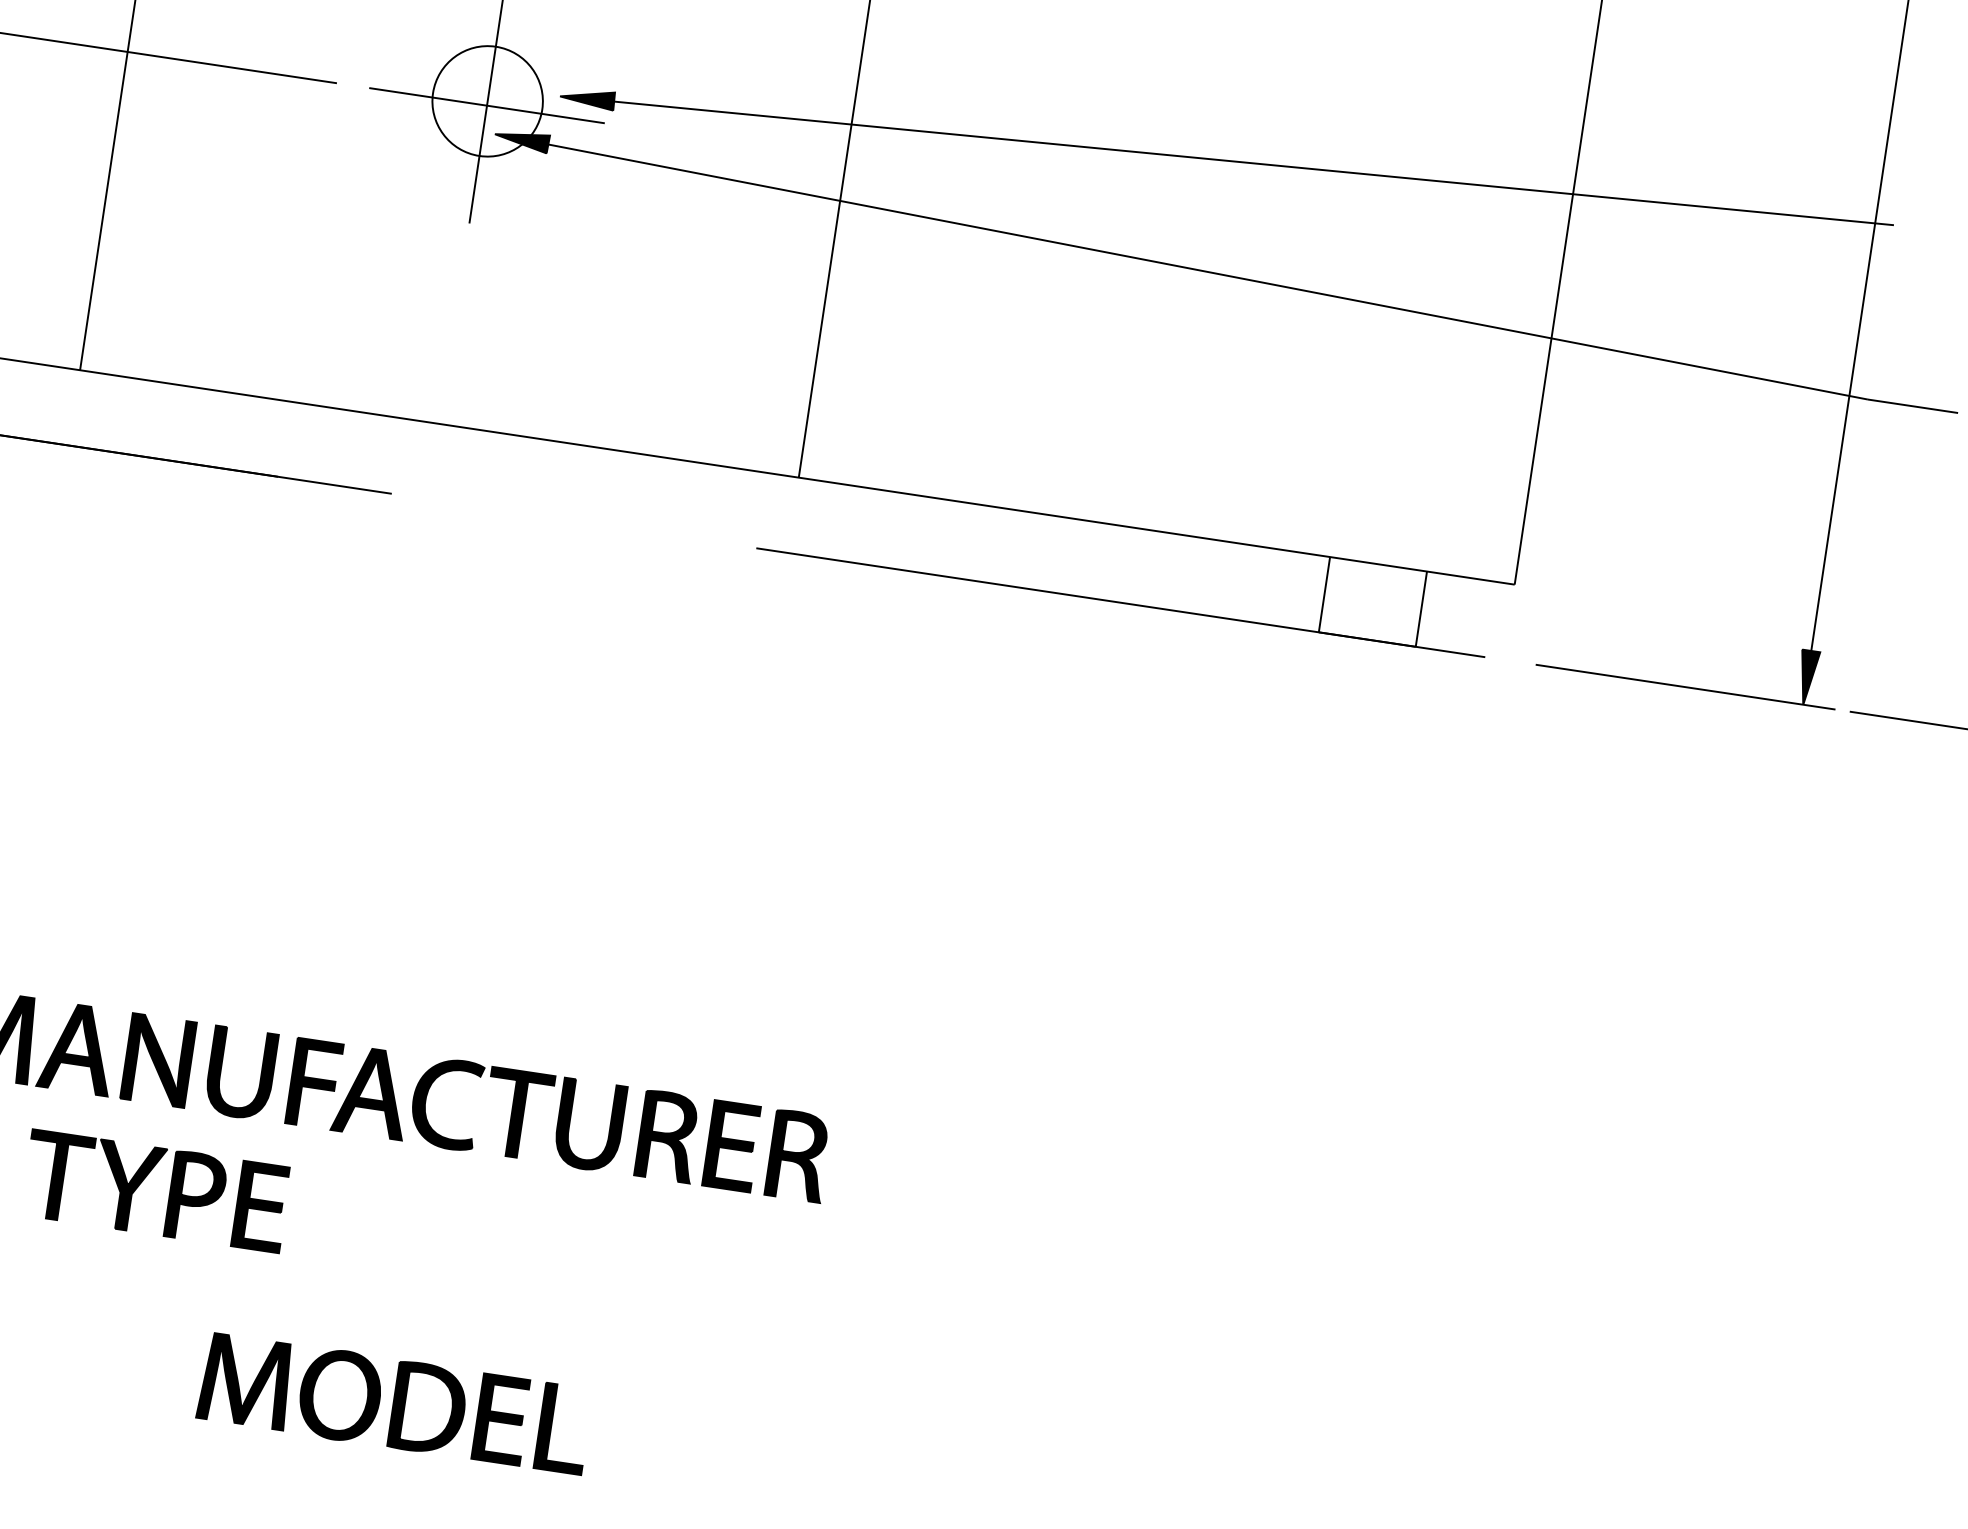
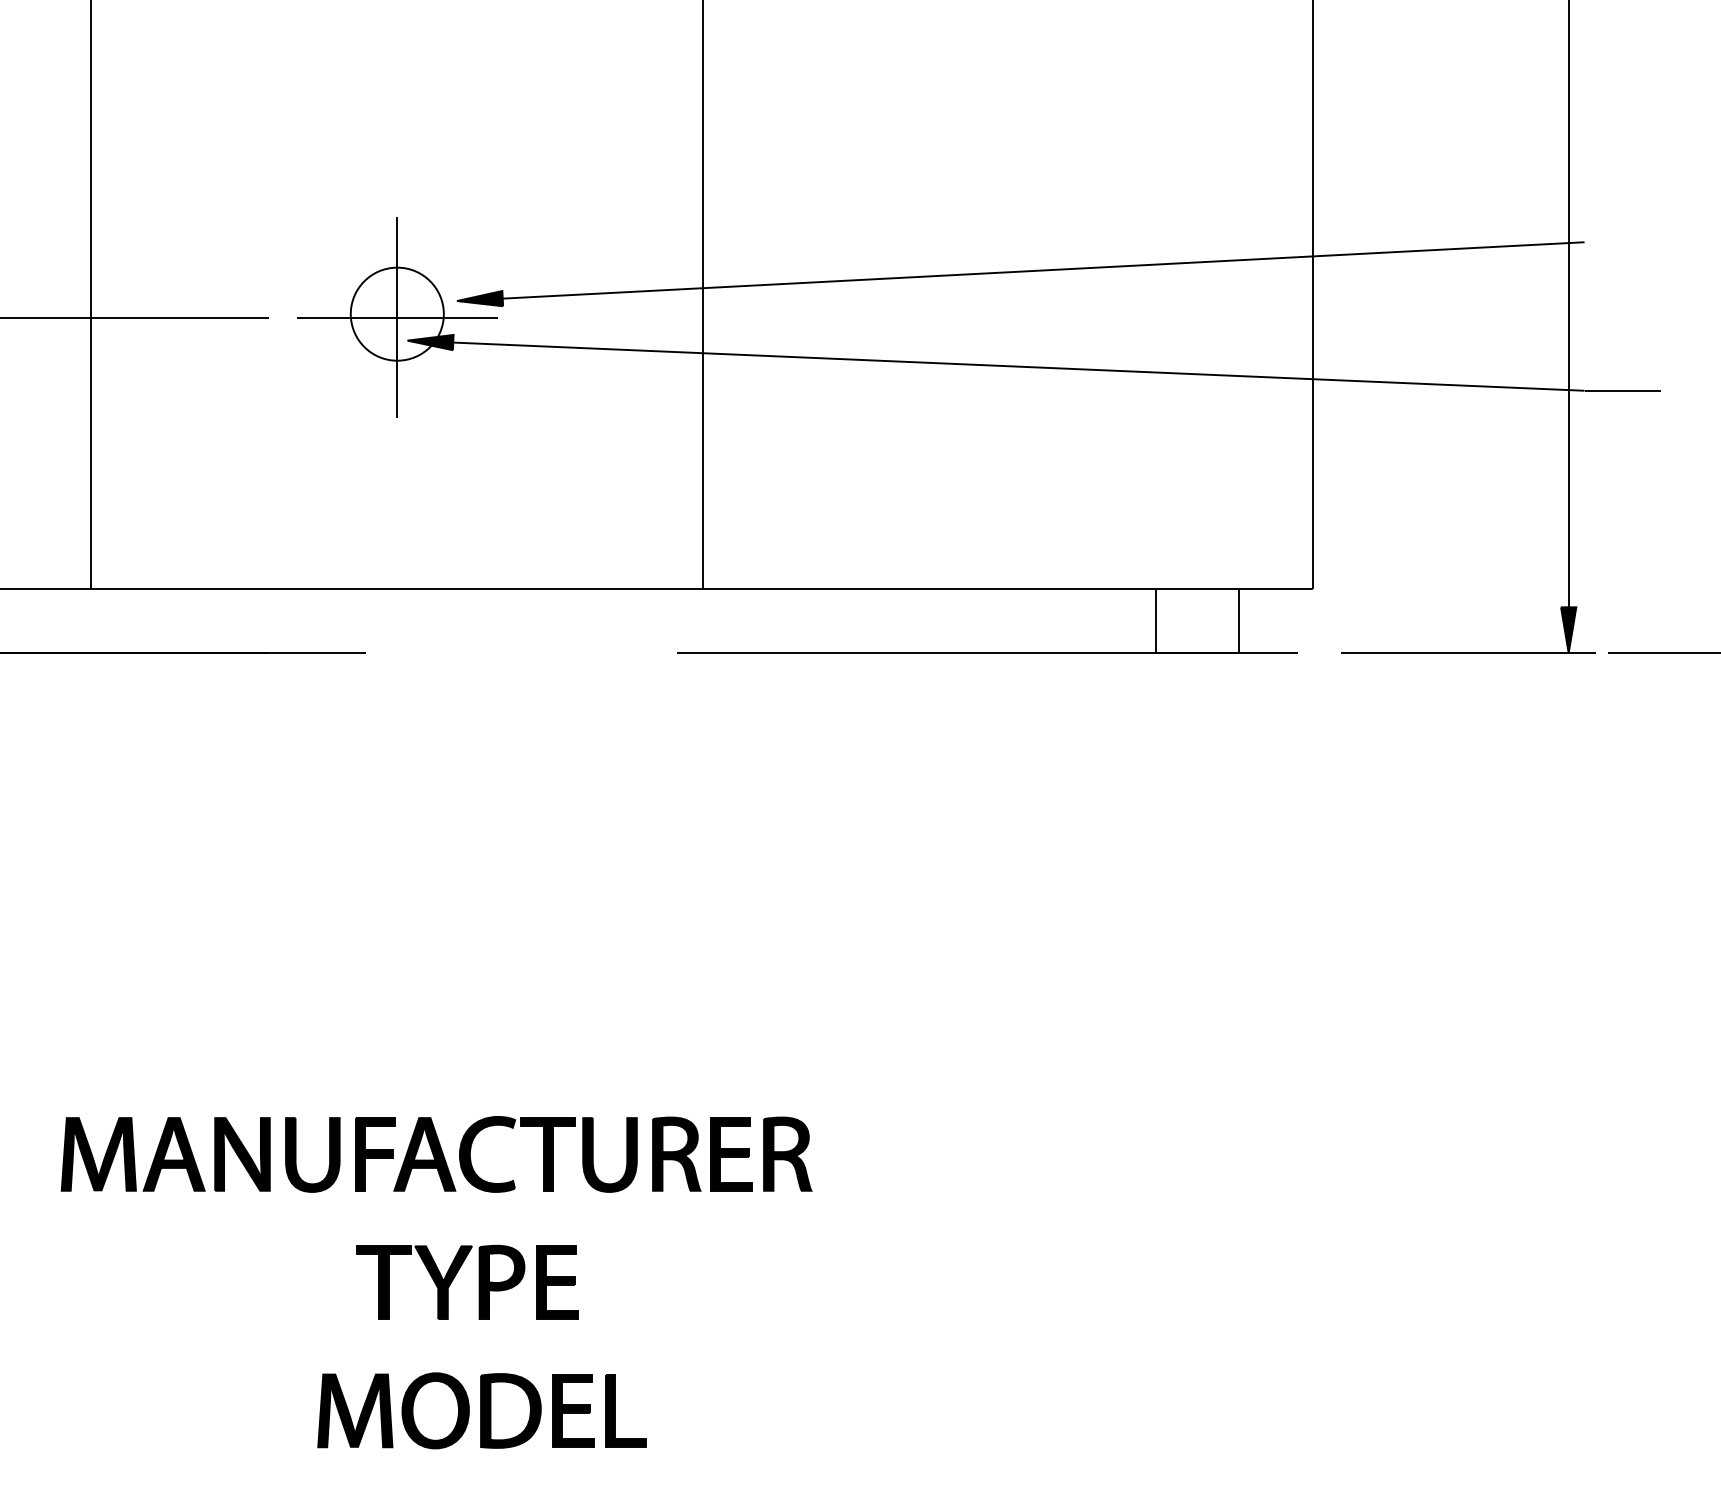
part: (168, 1191) -> (478, 1281), moved

